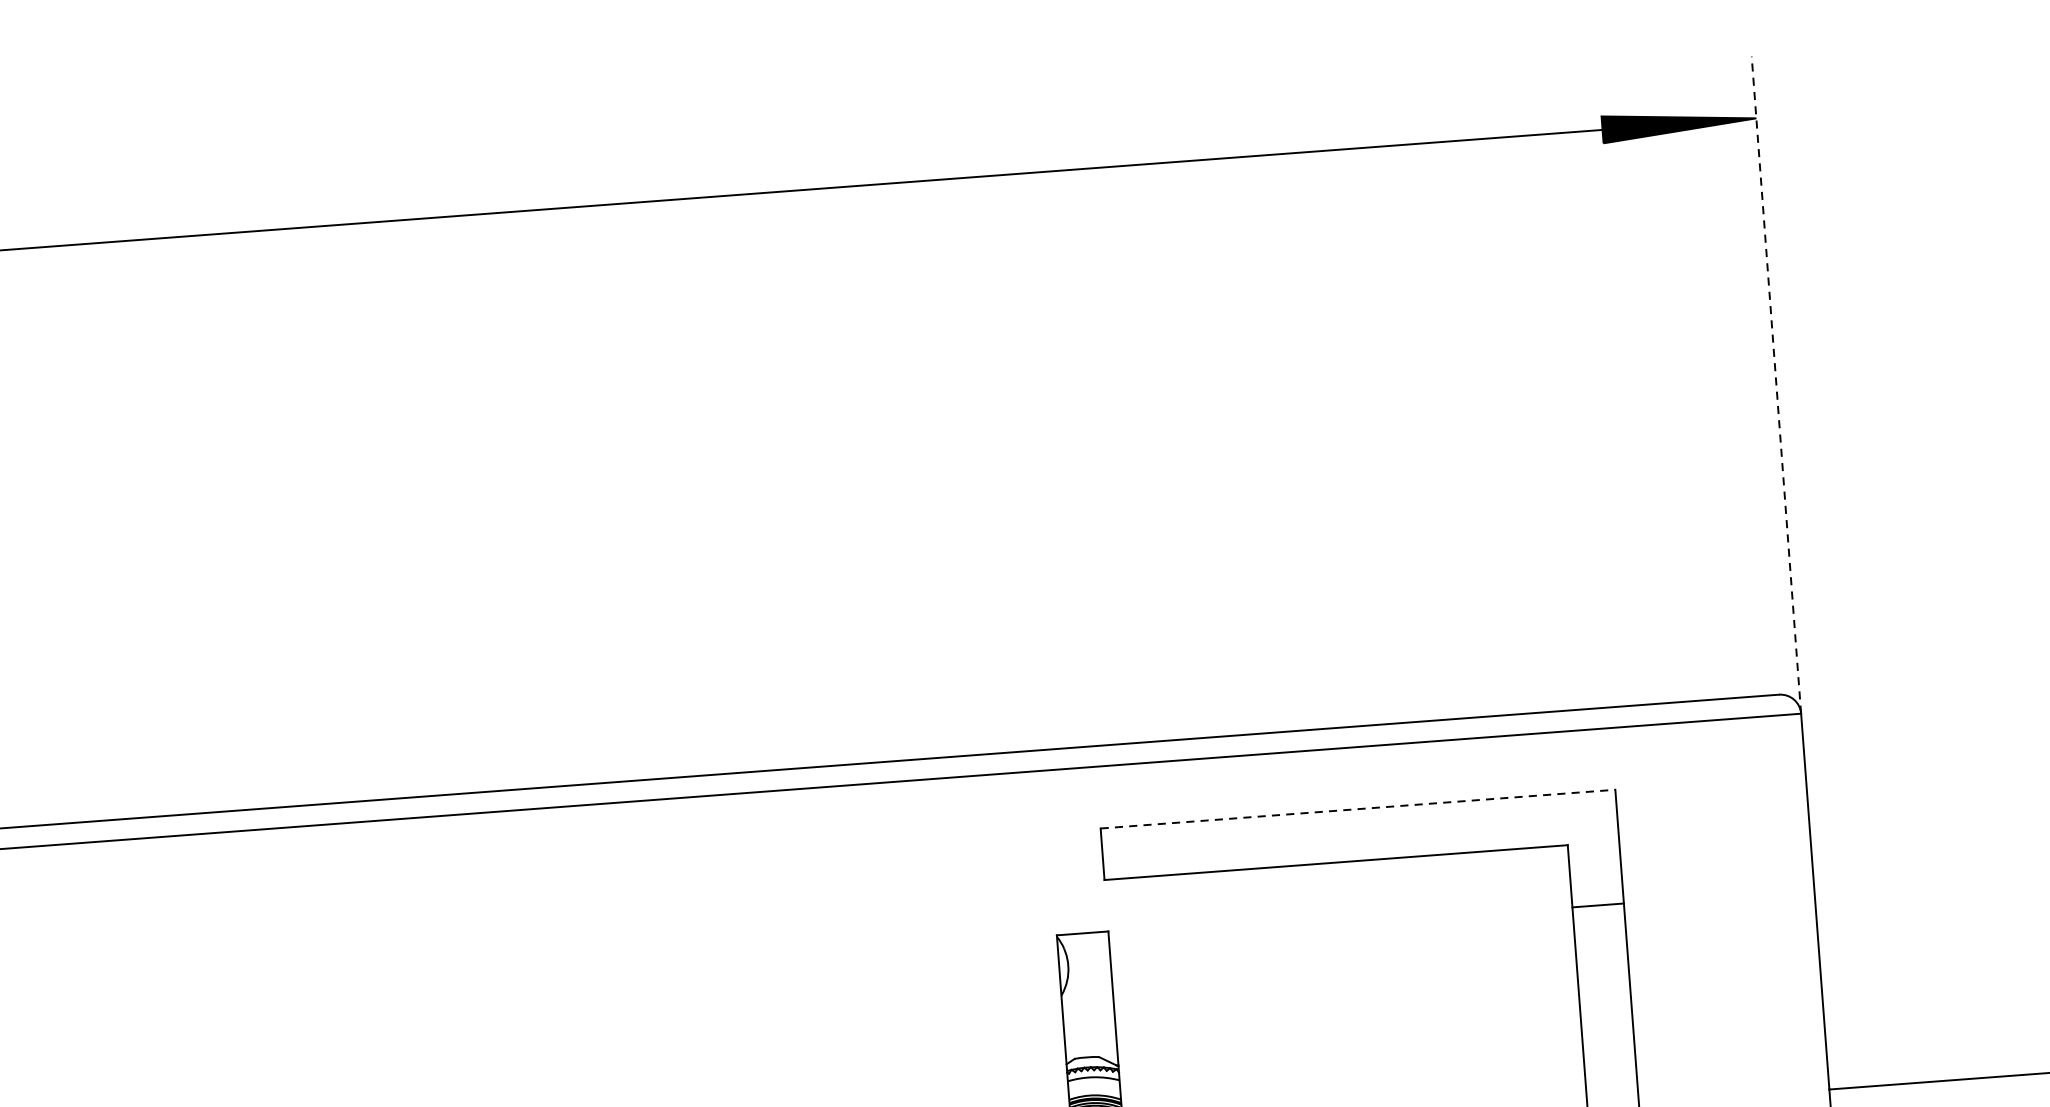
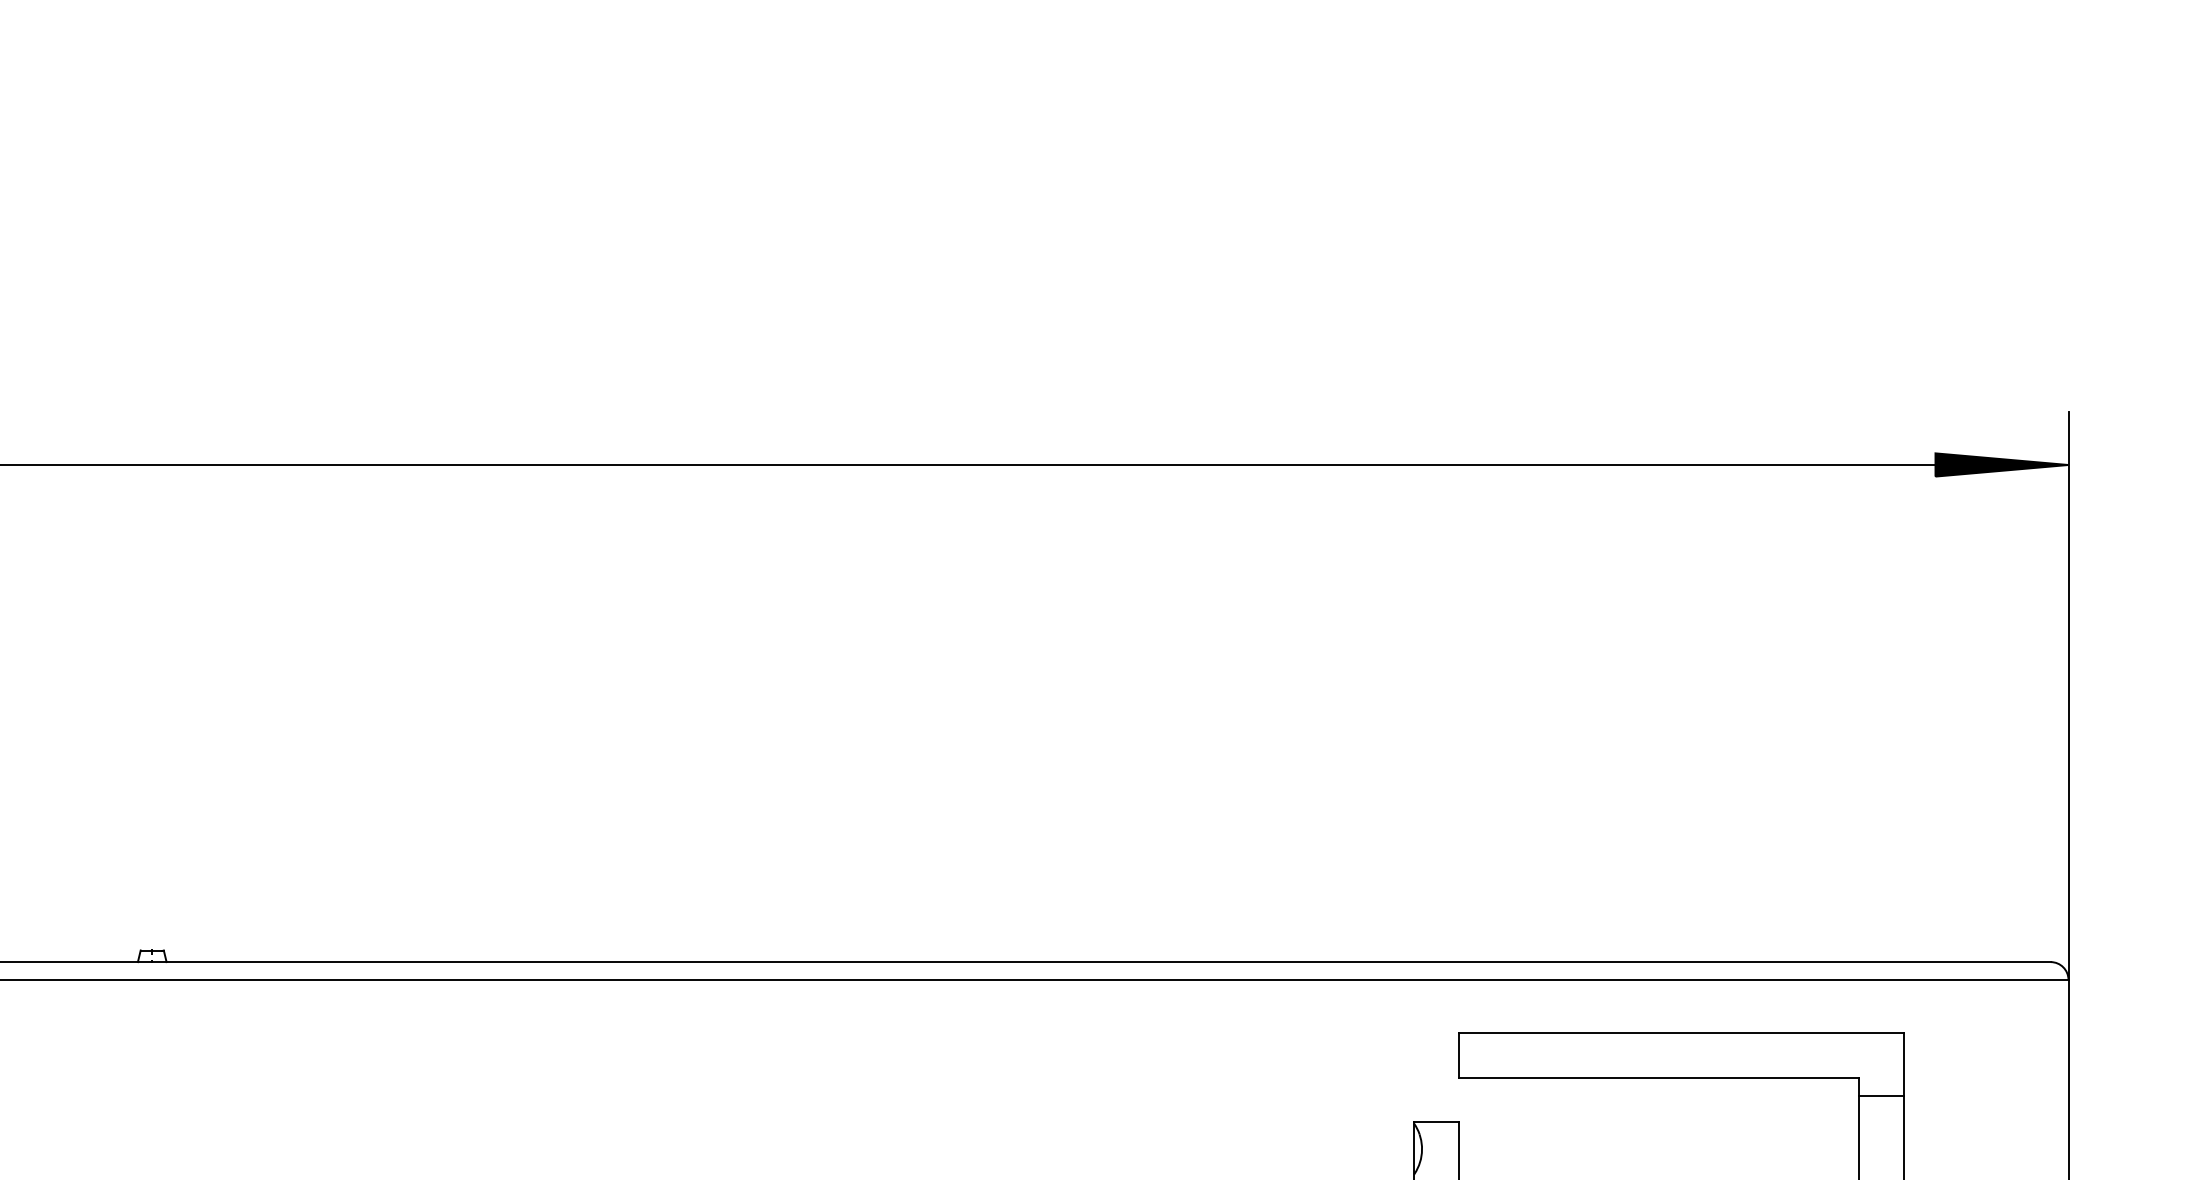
line: (1776, 384) -> (2068, 695), dashed -> solid
line: (1358, 809) -> (1681, 1033), dashed -> solid
line: (1598, 905) -> (1881, 1095), moved

